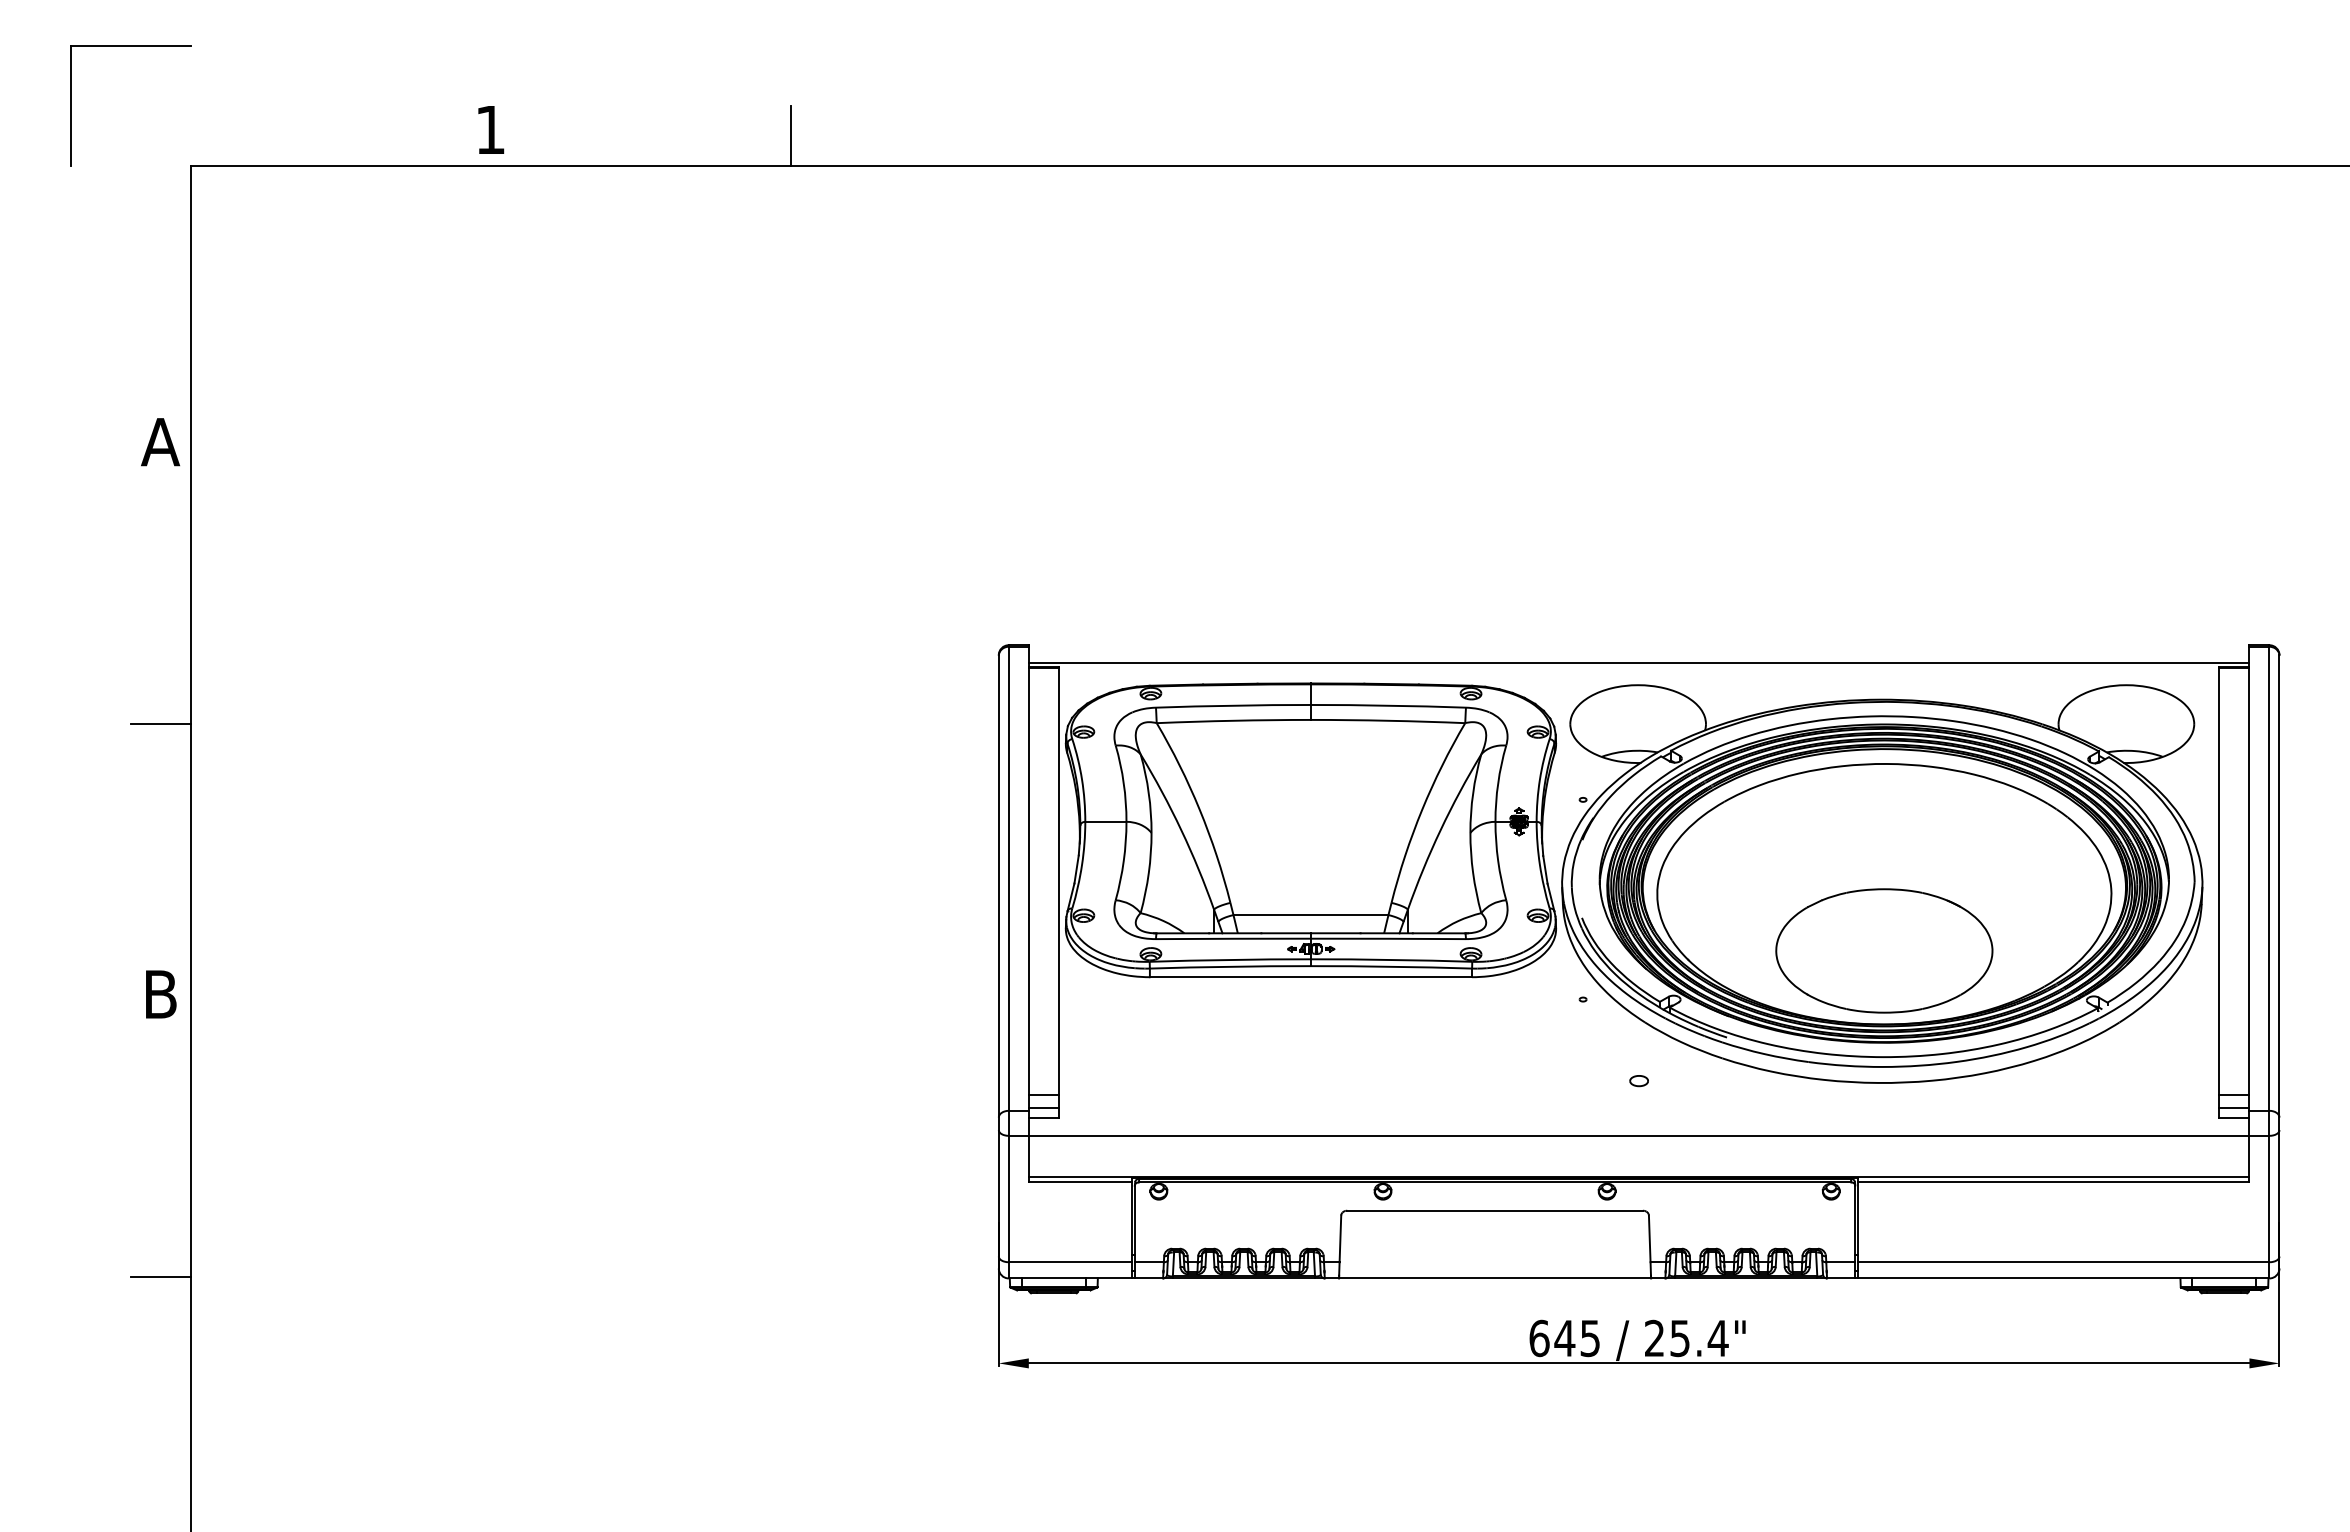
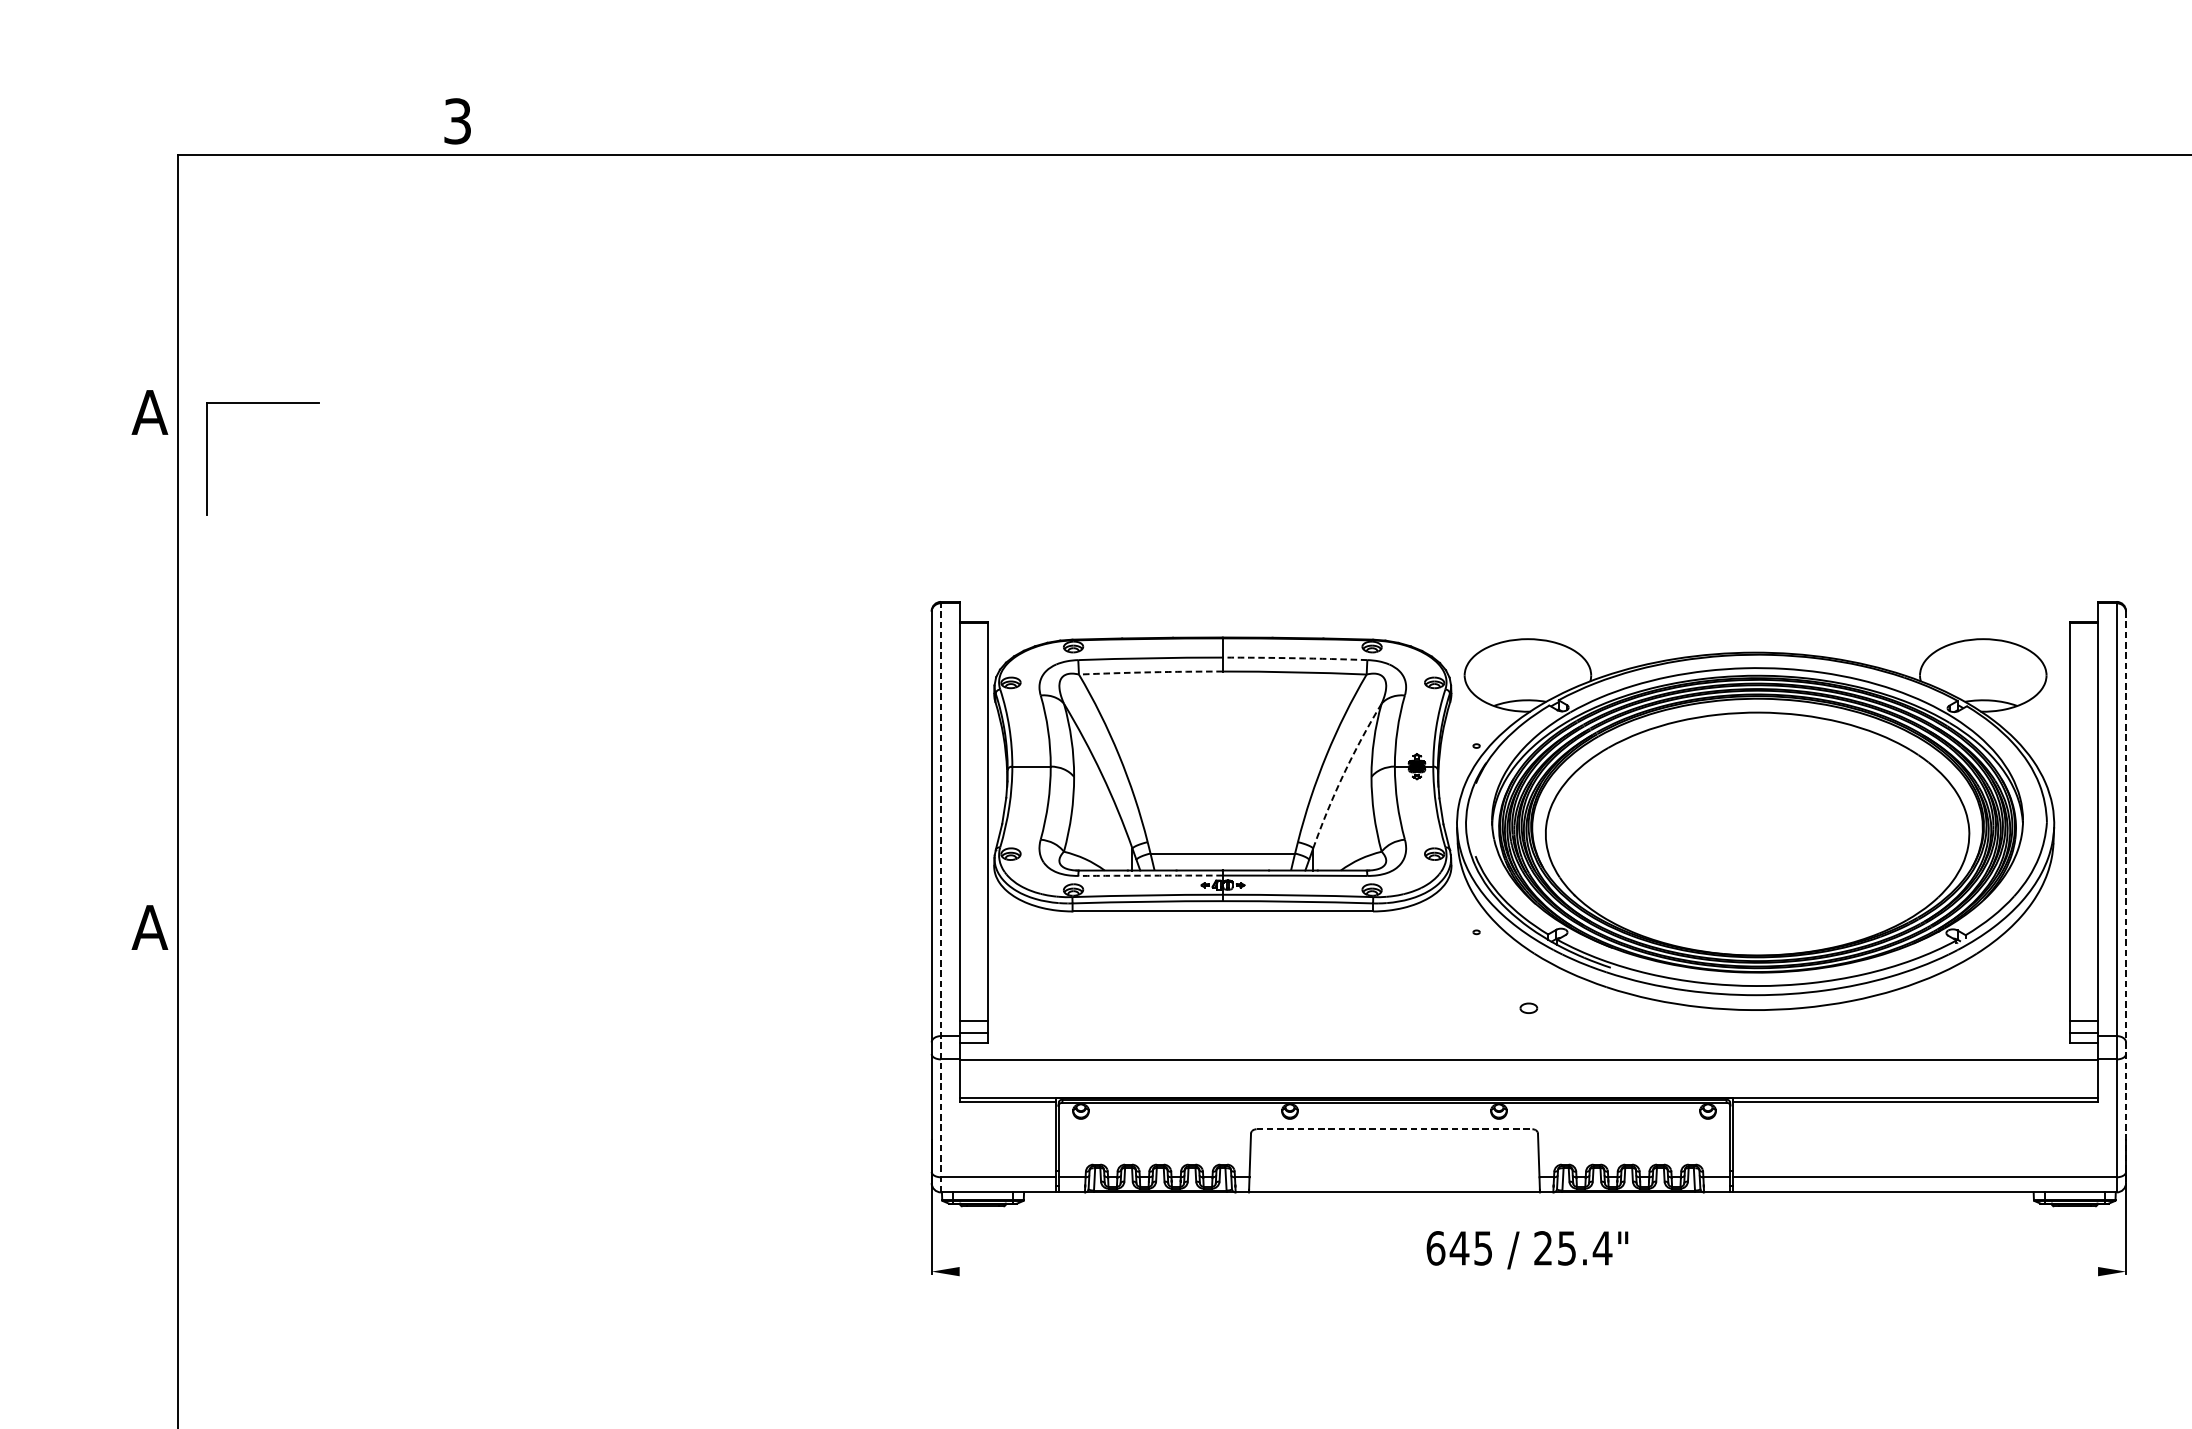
part: (130, 46) -> (262, 403), moved
text: (490, 129) -> (457, 120), 1 -> 3
line: (790, 135) -> (737, 126), removed
line: (1638, 663) -> (1528, 618), removed
arc: (1388, 705) -> (1295, 658), solid -> dashed
arc: (1233, 720) -> (1150, 672), solid -> dashed
line: (160, 724) -> (149, 675), removed
arc: (1440, 830) -> (1343, 774), solid -> dashed
arc: (1233, 938) -> (1150, 875), solid -> dashed
part: (1884, 950) -> (1757, 886), removed
line: (1008, 961) -> (940, 896), solid -> dashed
line: (2279, 961) -> (2126, 896), solid -> dashed
text: (160, 994) -> (149, 927), B -> A
line: (1495, 1210) -> (1394, 1129), solid -> dashed
line: (160, 1276) -> (149, 1190), removed
line: (1638, 1363) -> (1528, 1271), removed

